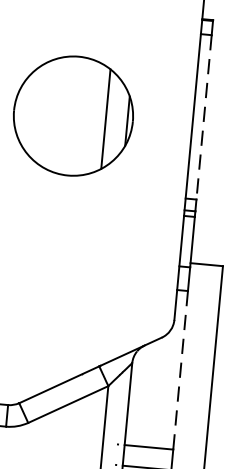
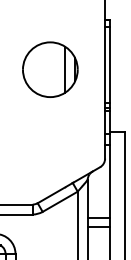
line: (205, 116) -> (110, 64), dashed -> solid
line: (181, 370) -> (110, 181), dashed -> solid

